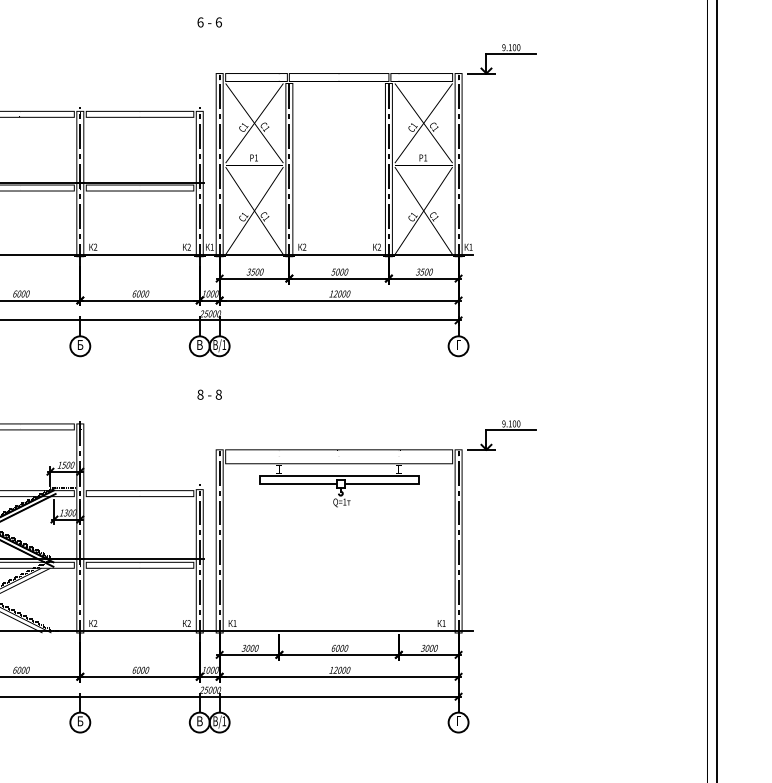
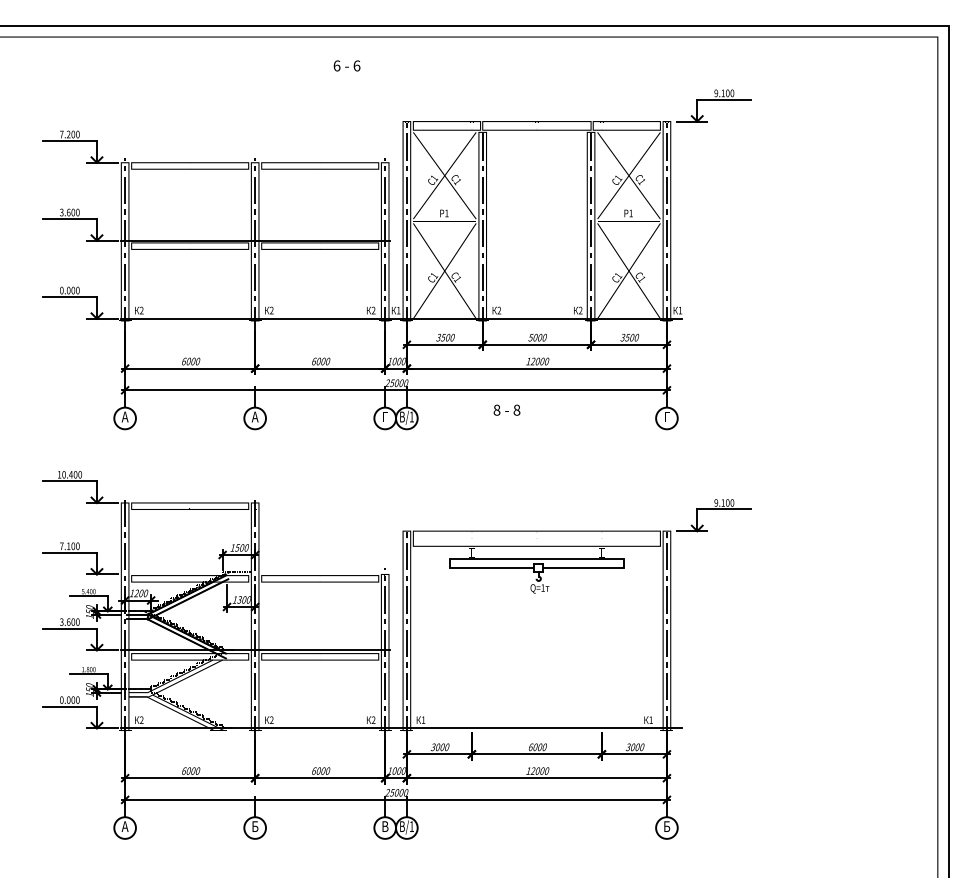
text: (209, 22) -> (346, 65), moved
text: (79, 344) -> (254, 416), Б -> А
text: (200, 344) -> (385, 416), В -> Г
text: (209, 394) -> (506, 409), moved
text: (459, 721) -> (667, 826), Г -> Б

